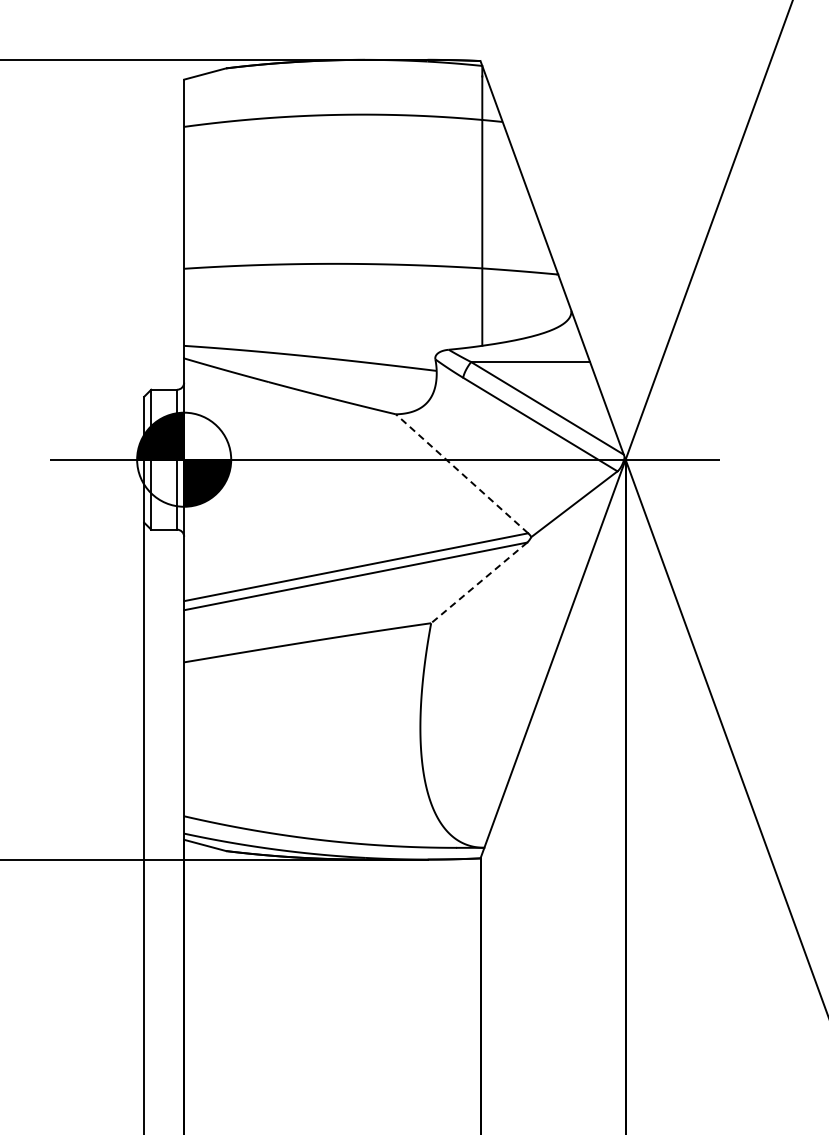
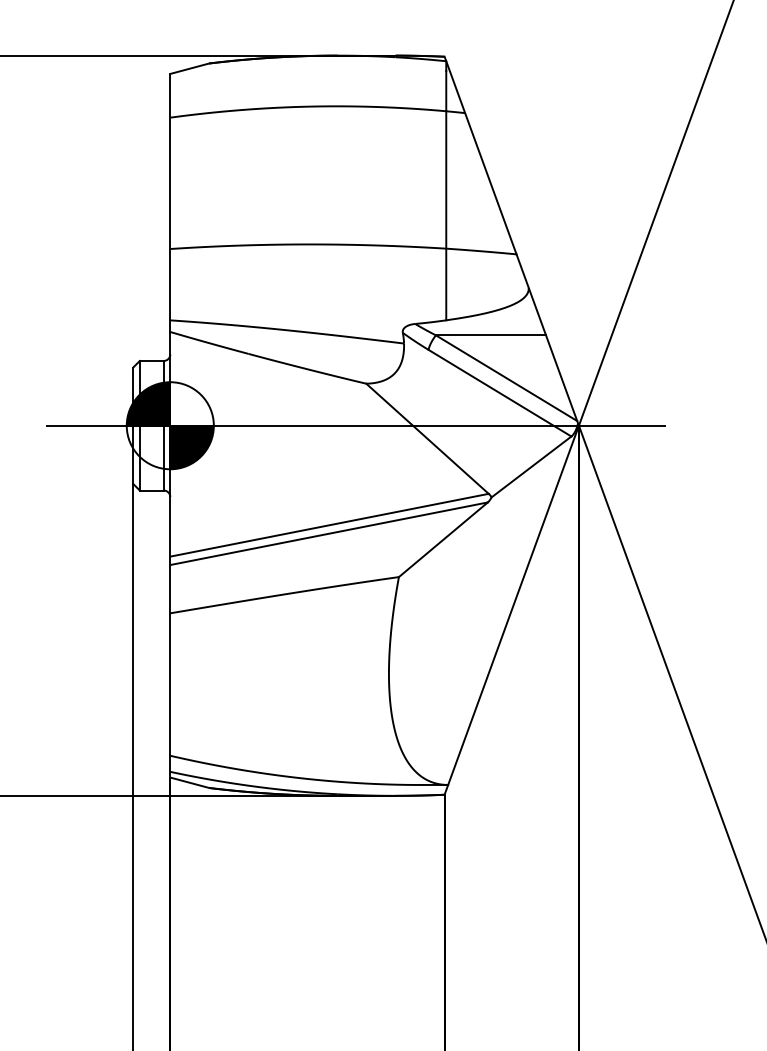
line: (462, 473) -> (427, 438), dashed -> solid
line: (479, 582) -> (443, 539), dashed -> solid

